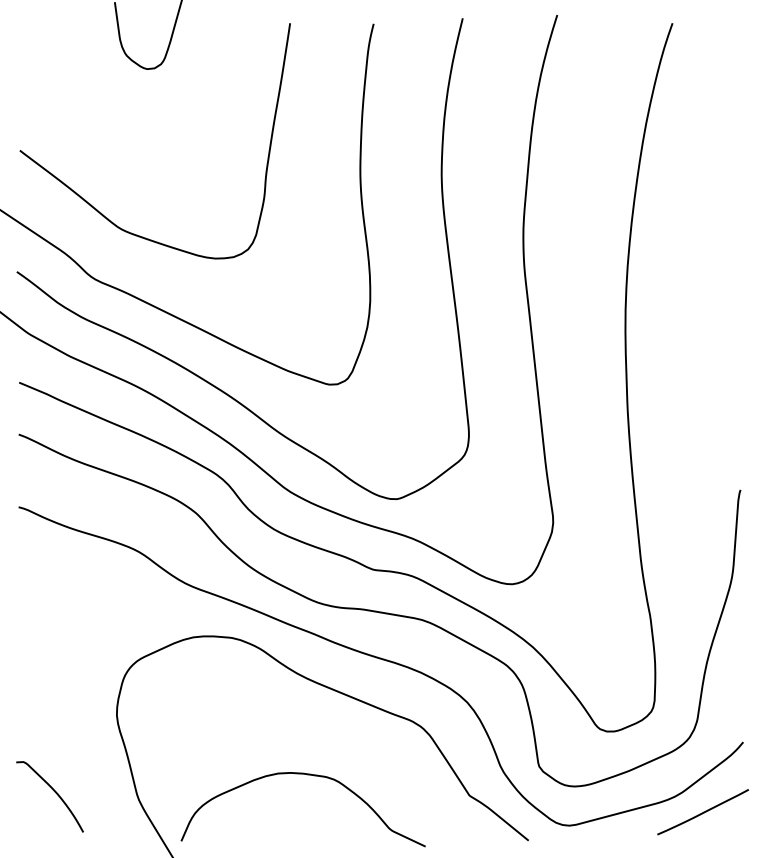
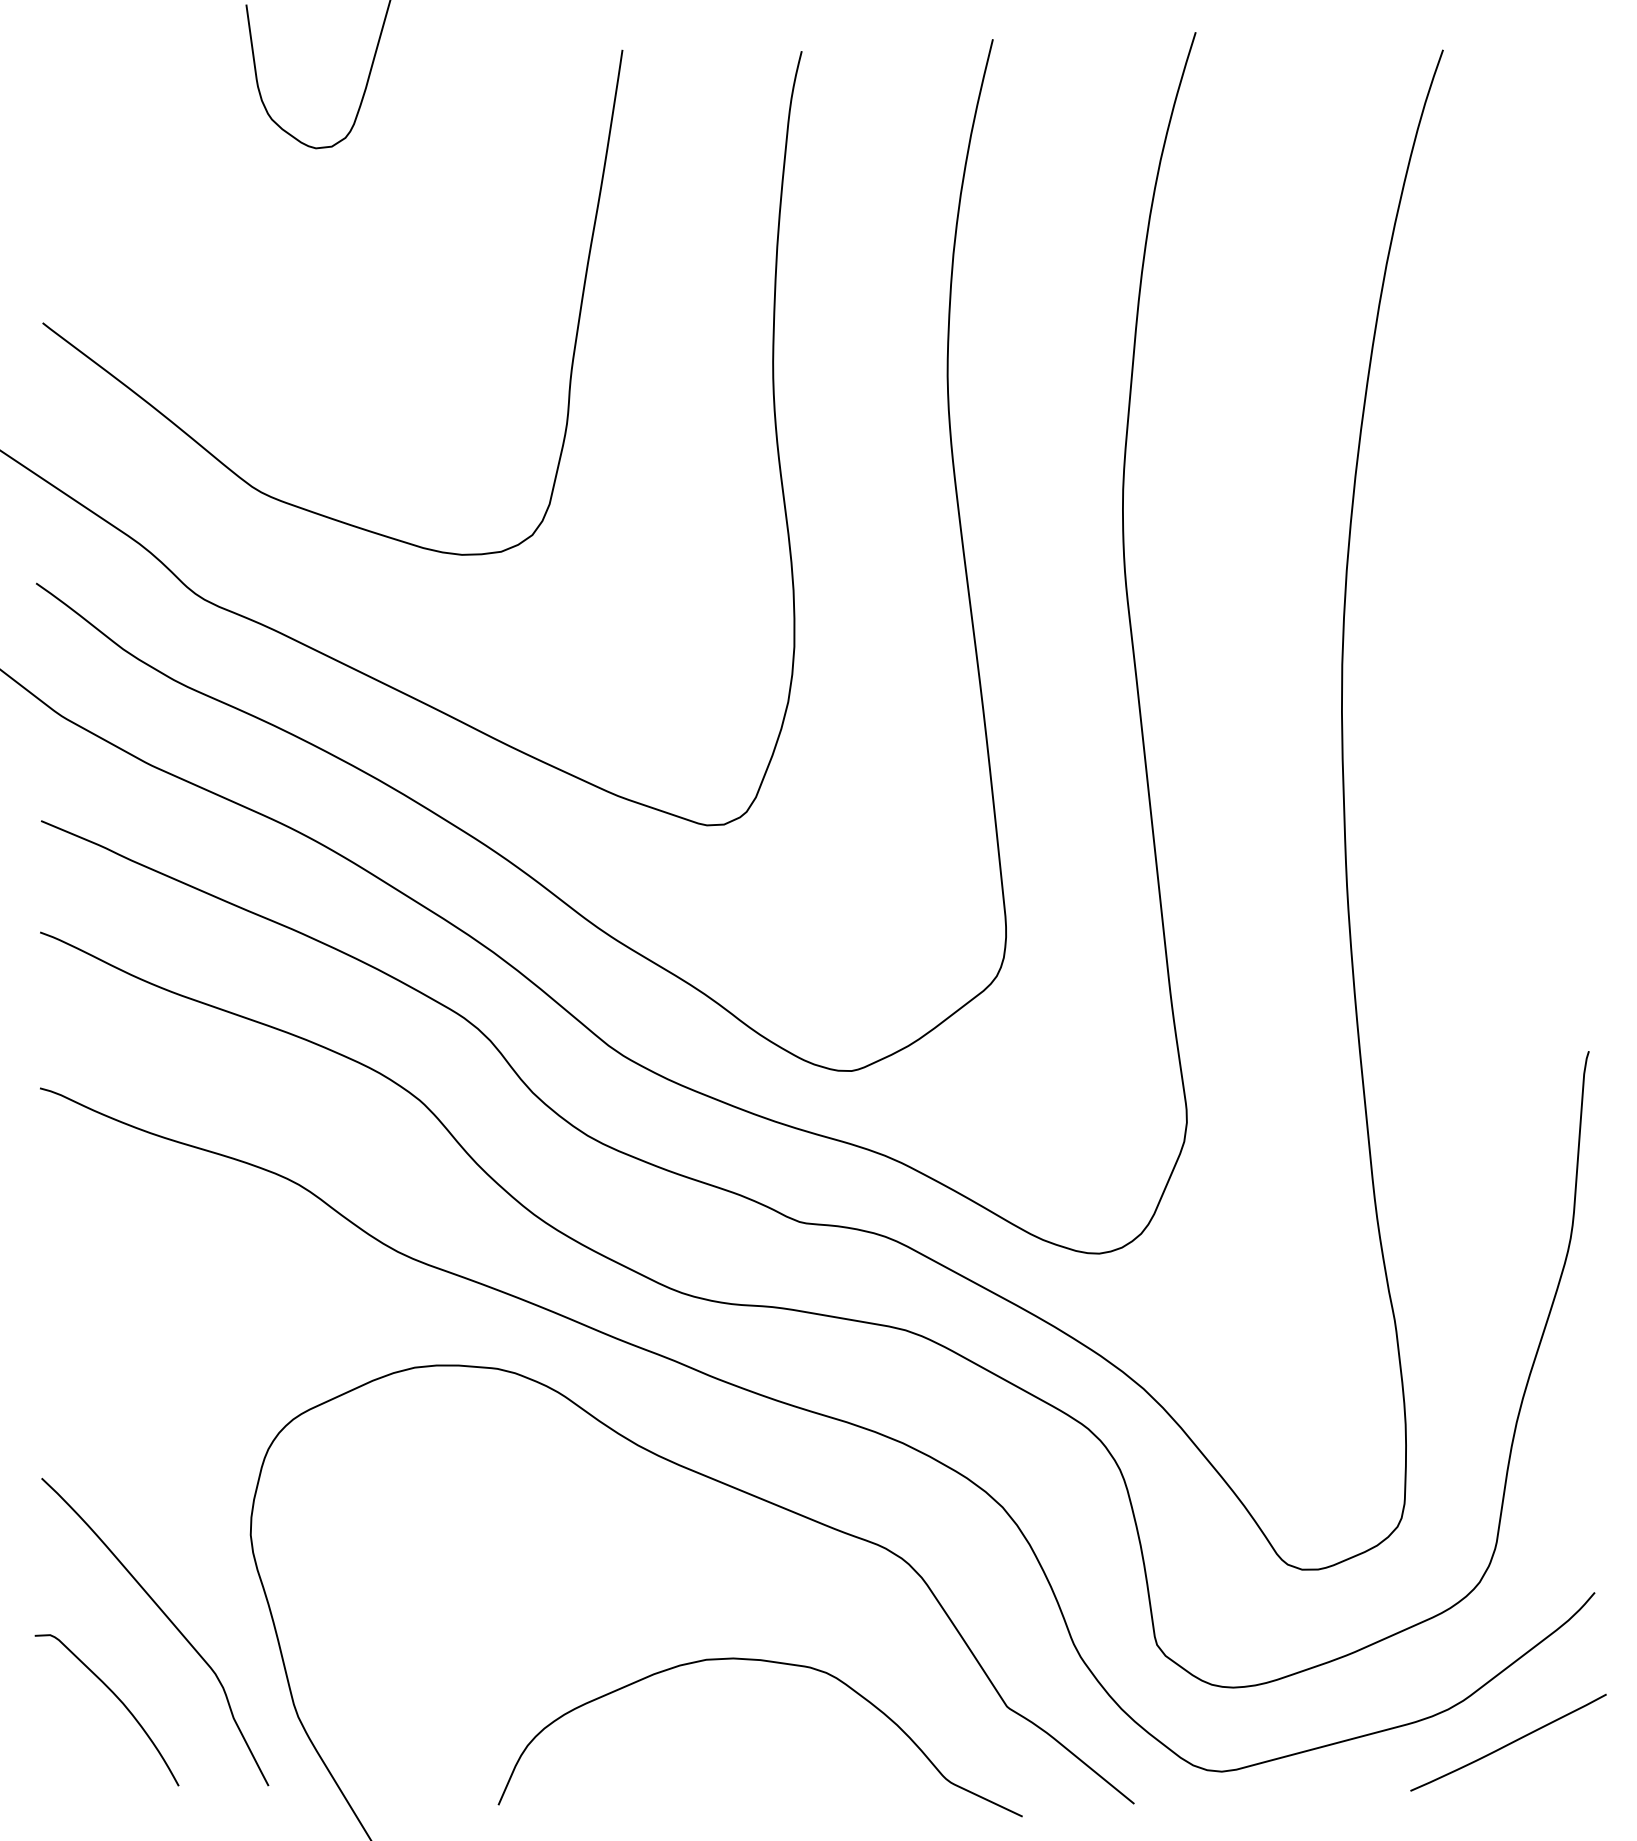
curve: (77, 754) -> (166, 1618), added
curve: (307, 775) -> (769, 1663), moved

